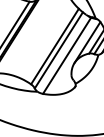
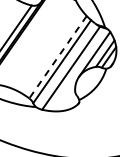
line: (54, 46) -> (57, 57), solid -> dashed

